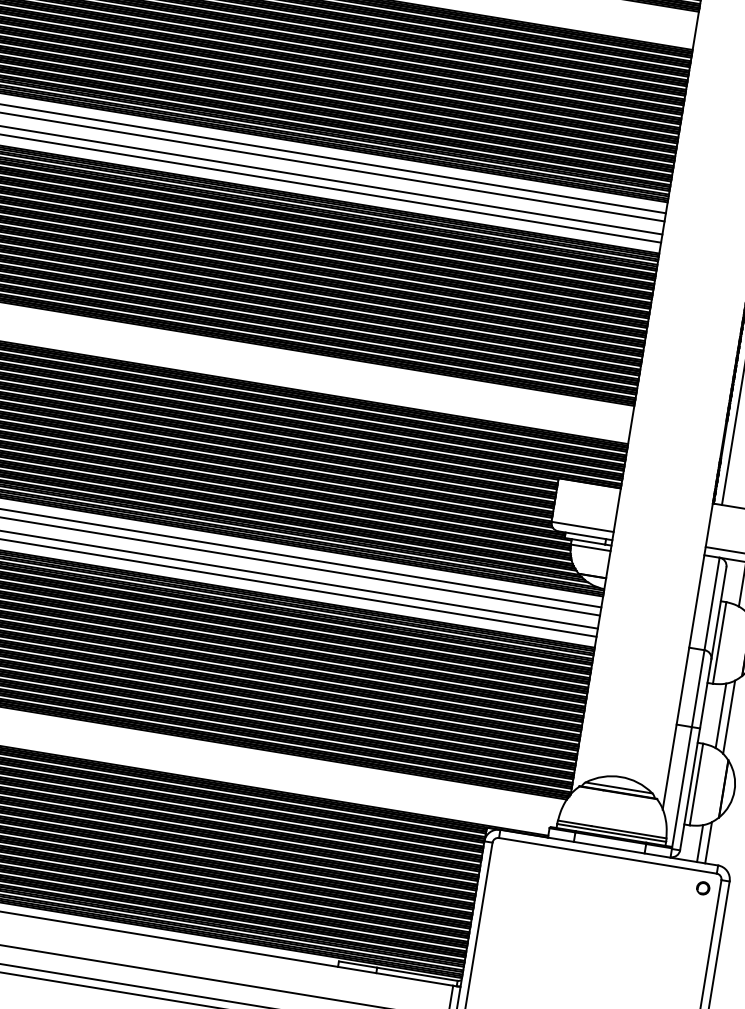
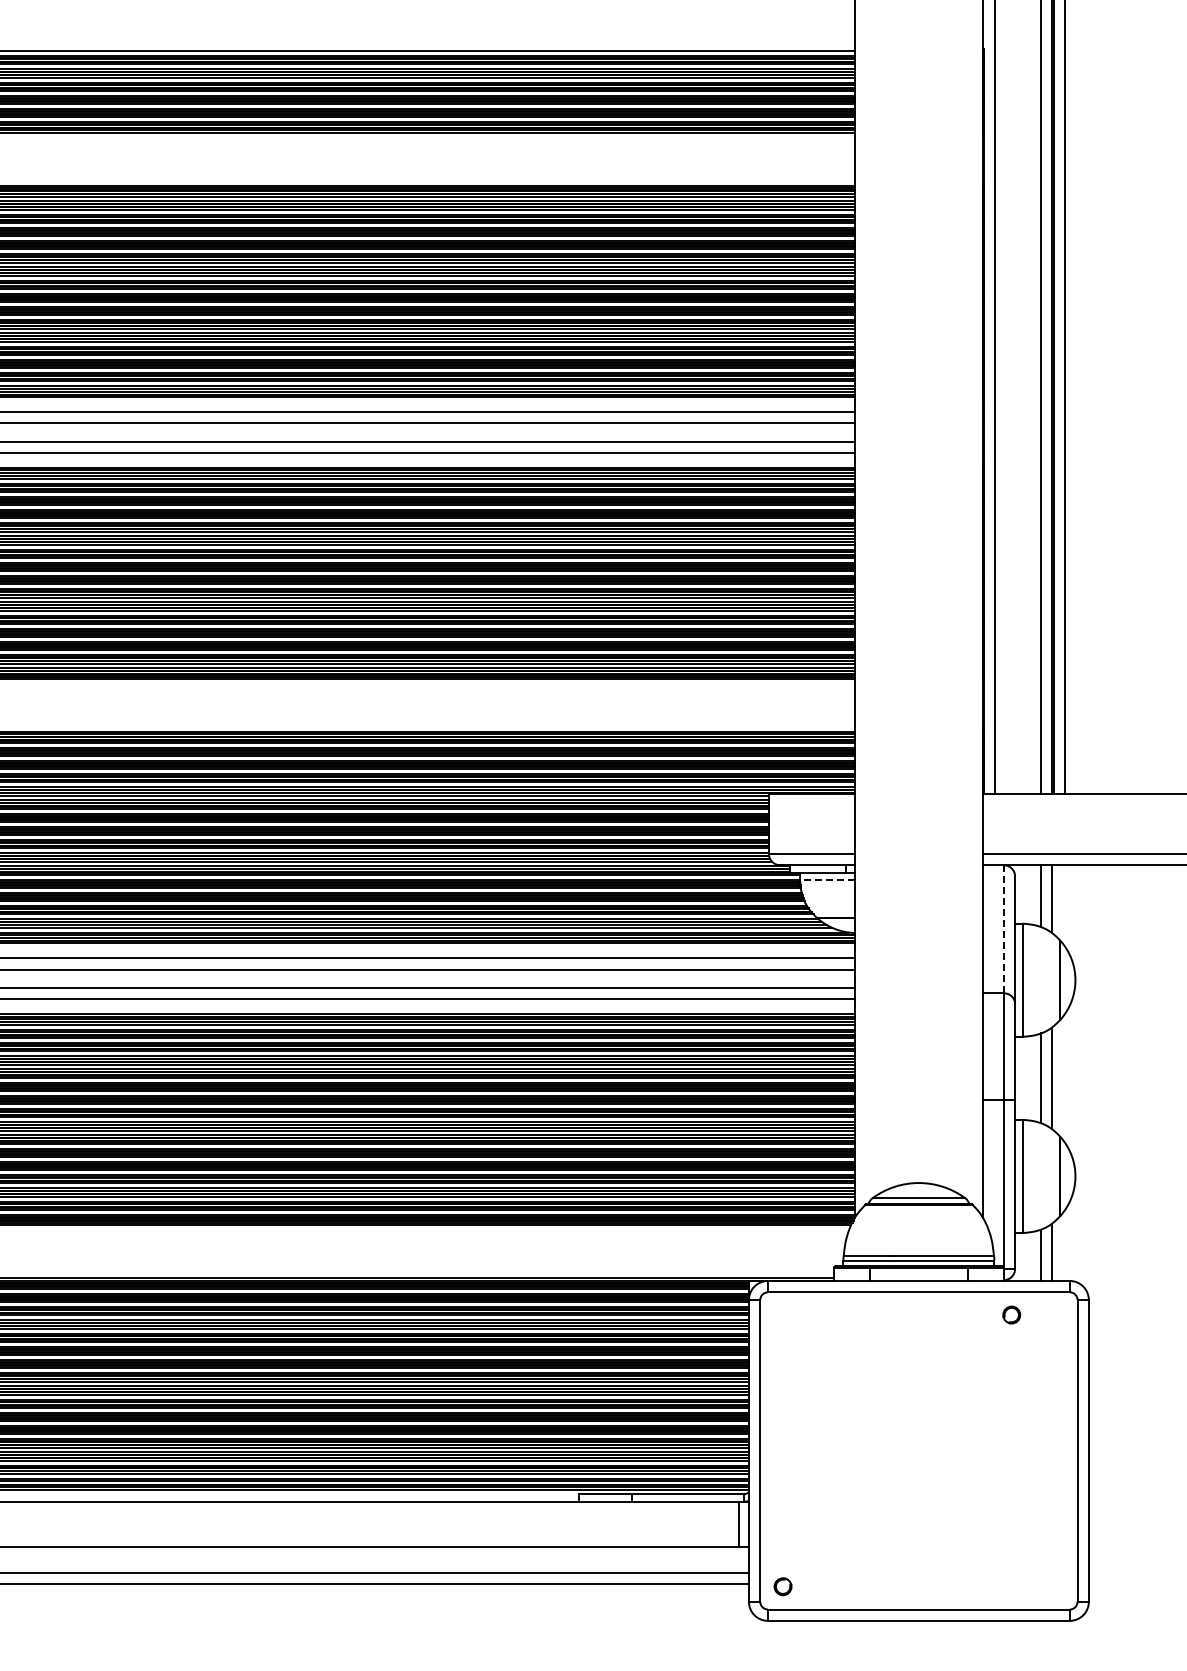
line: (590, 547) -> (827, 880), solid -> dashed
line: (711, 603) -> (1003, 928), solid -> dashed
part: (703, 887) -> (1011, 1314), moved

